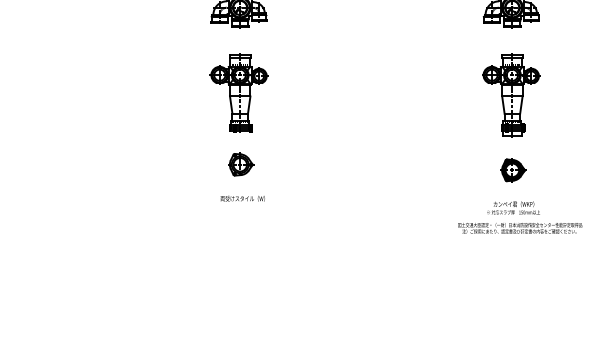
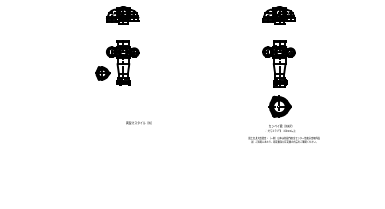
part: (240, 164) -> (102, 73), moved
part: (512, 170) -> (279, 106), size x1.6
text: (242, 197) -> (138, 122), moved

